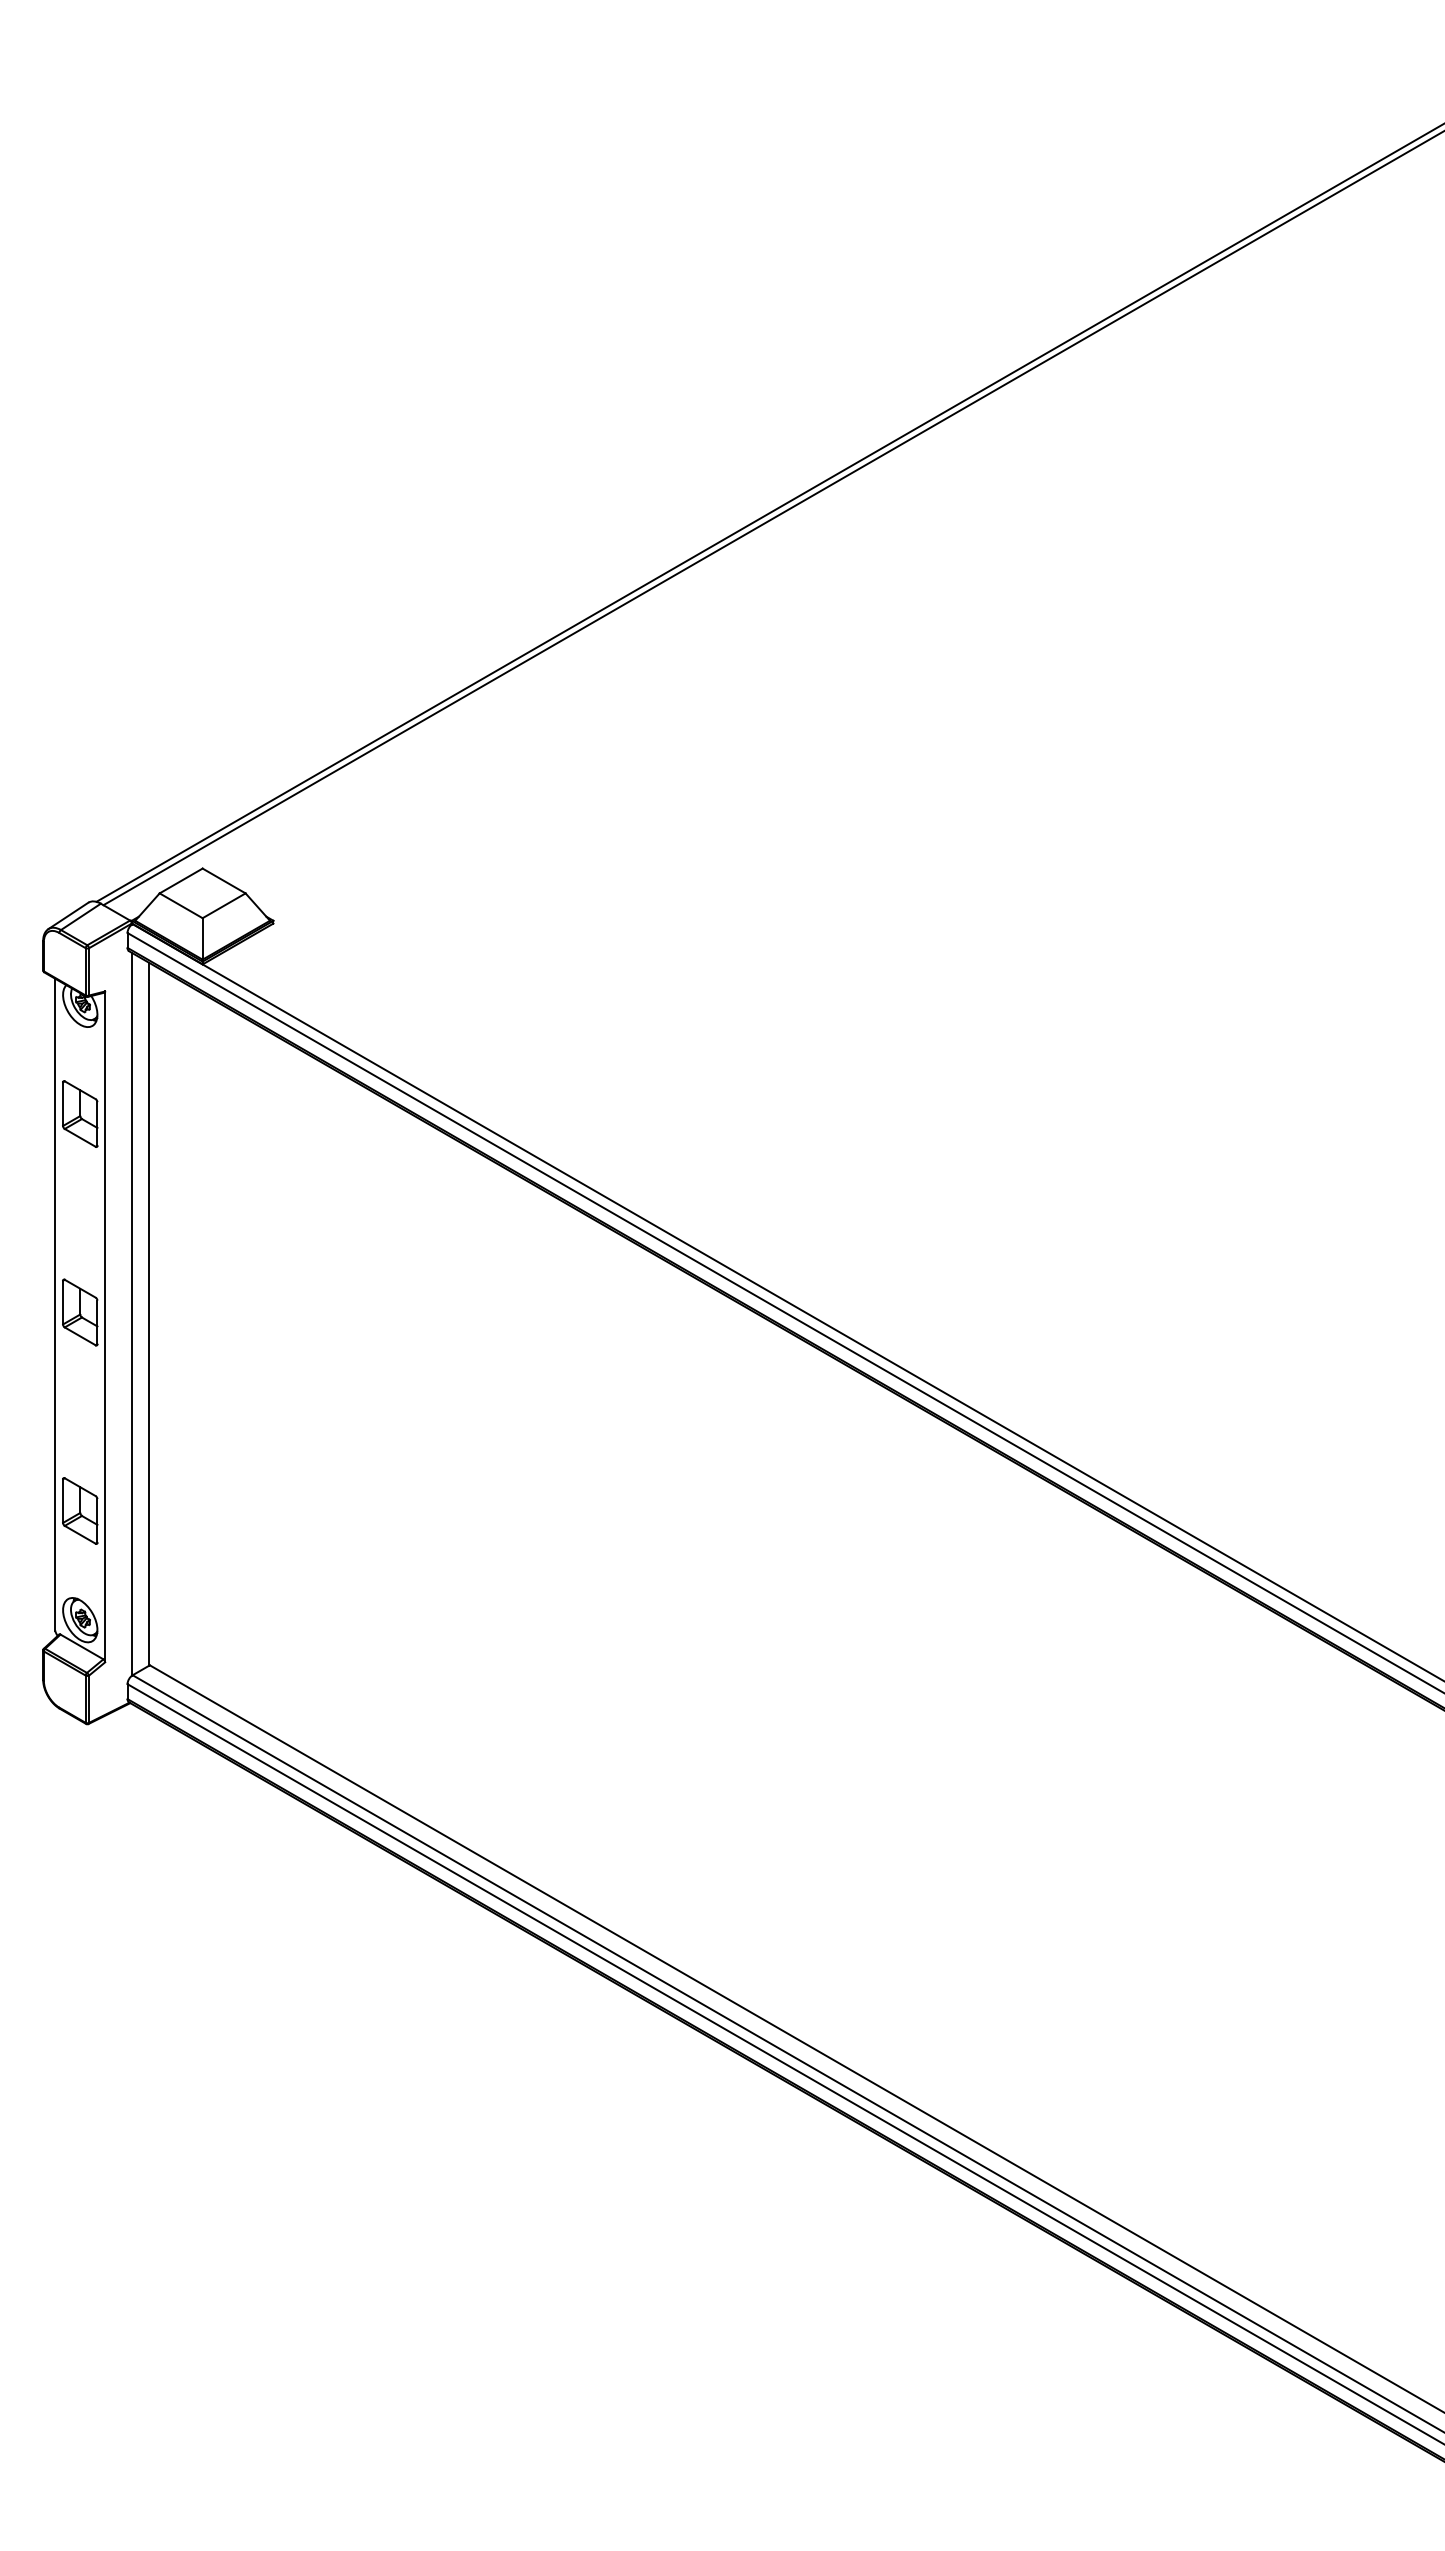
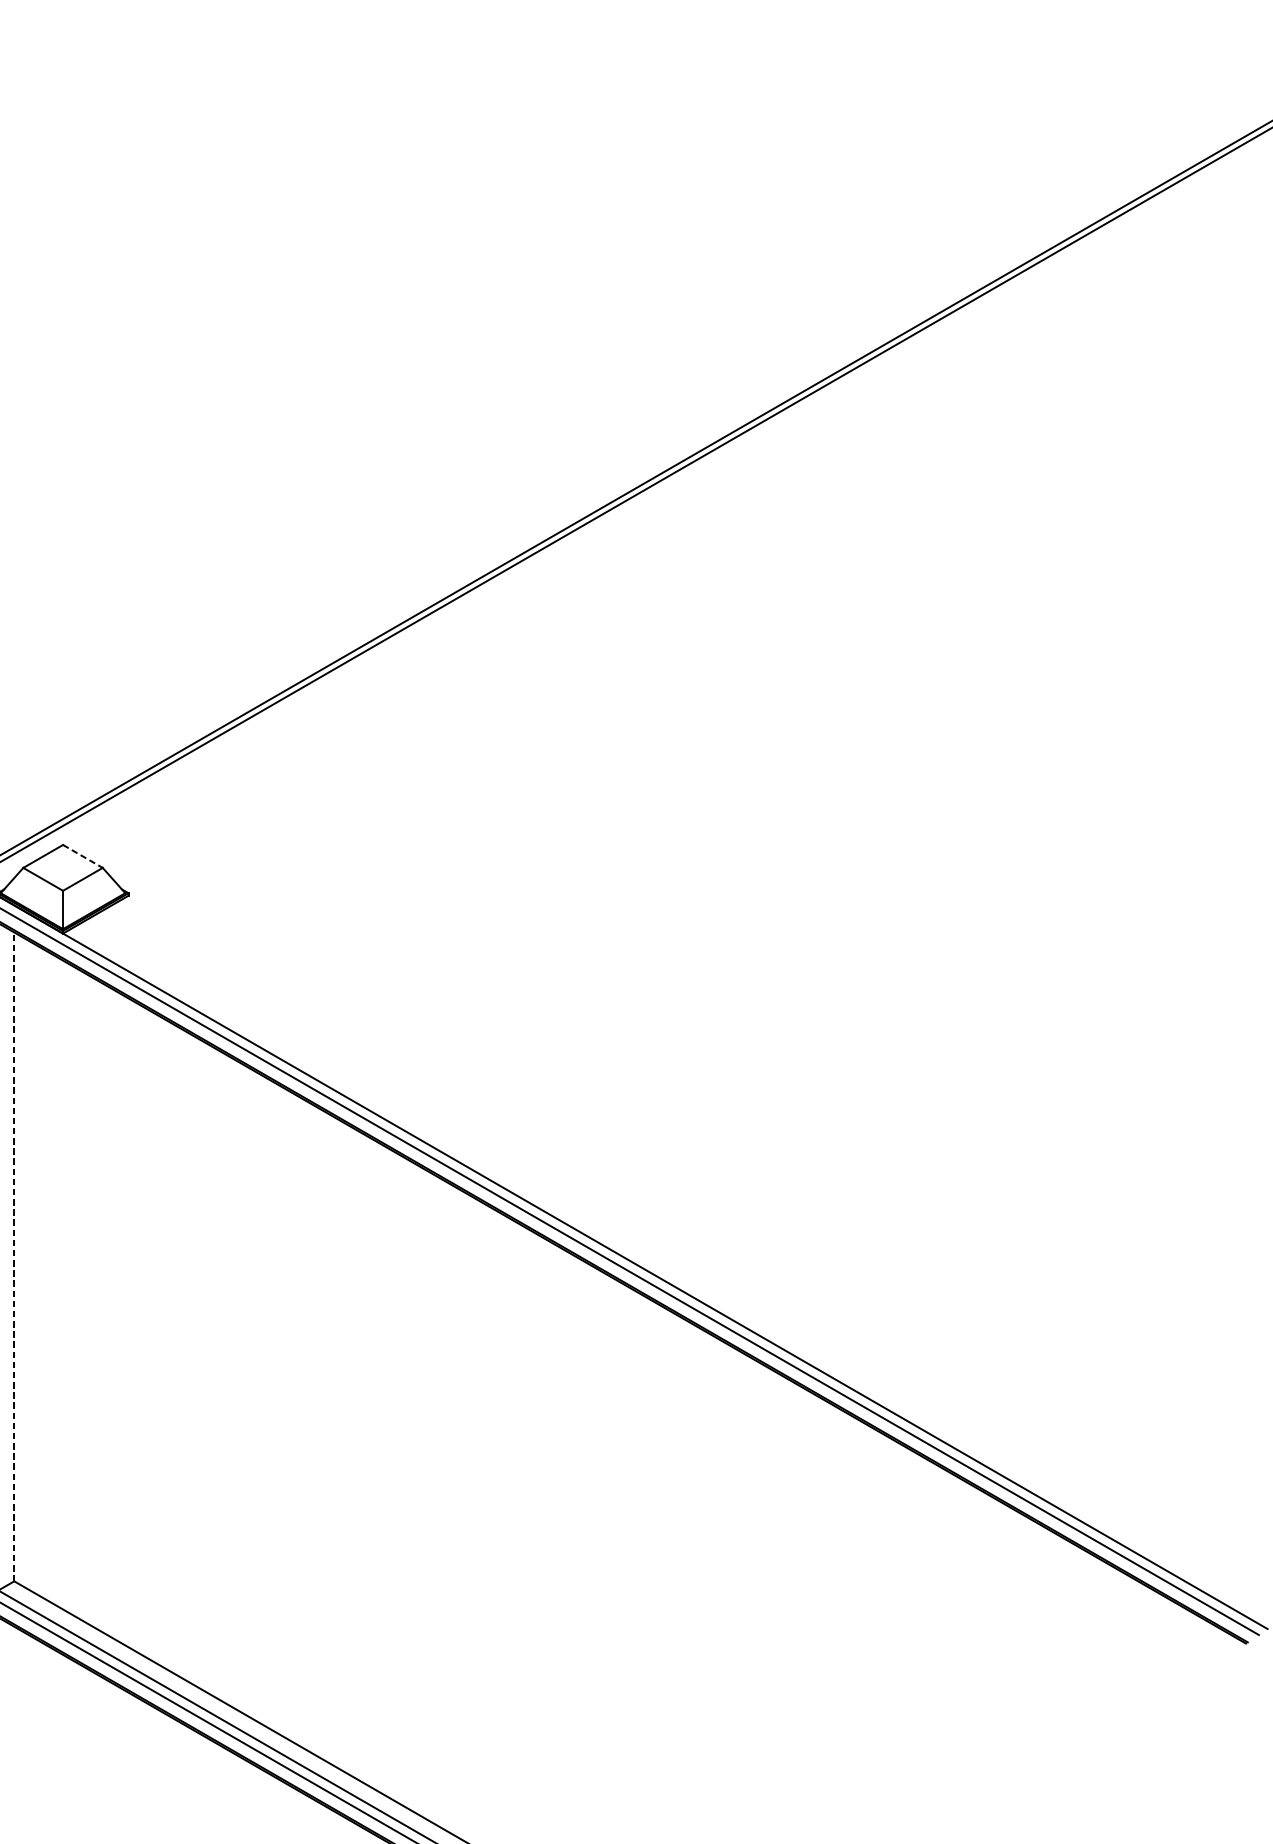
line: (224, 880) -> (83, 855), solid -> dashed
line: (149, 1314) -> (13, 1257), solid -> dashed

